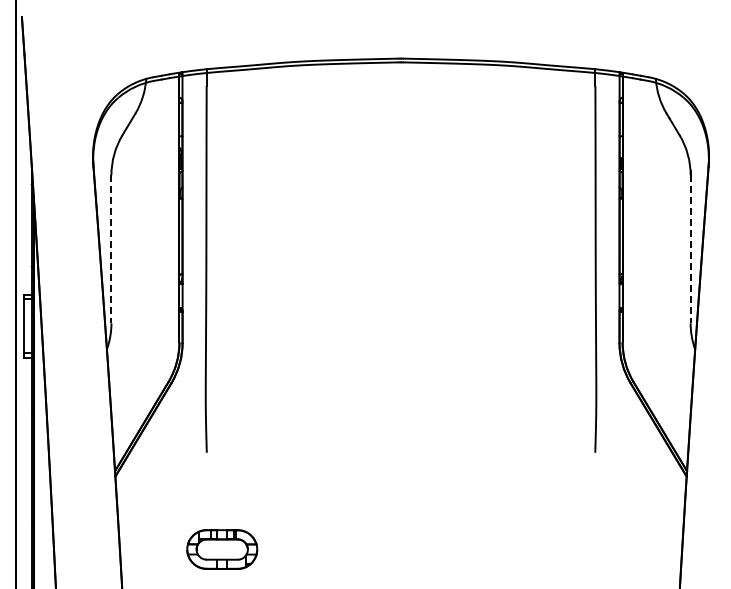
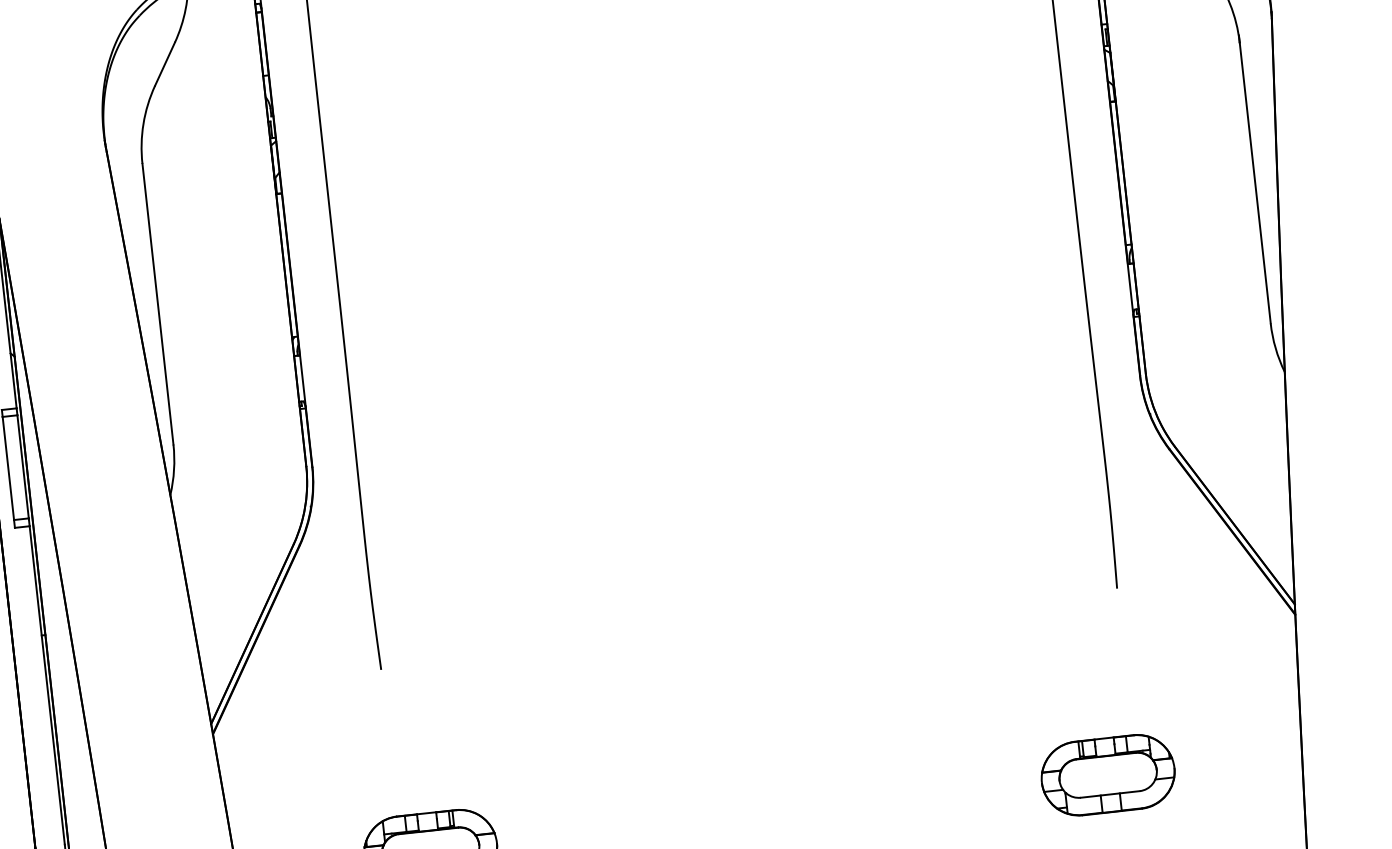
line: (111, 249) -> (158, 304), dashed -> solid
line: (690, 249) -> (1255, 183), dashed -> solid
part: (579, 549) -> (1107, 775), added

